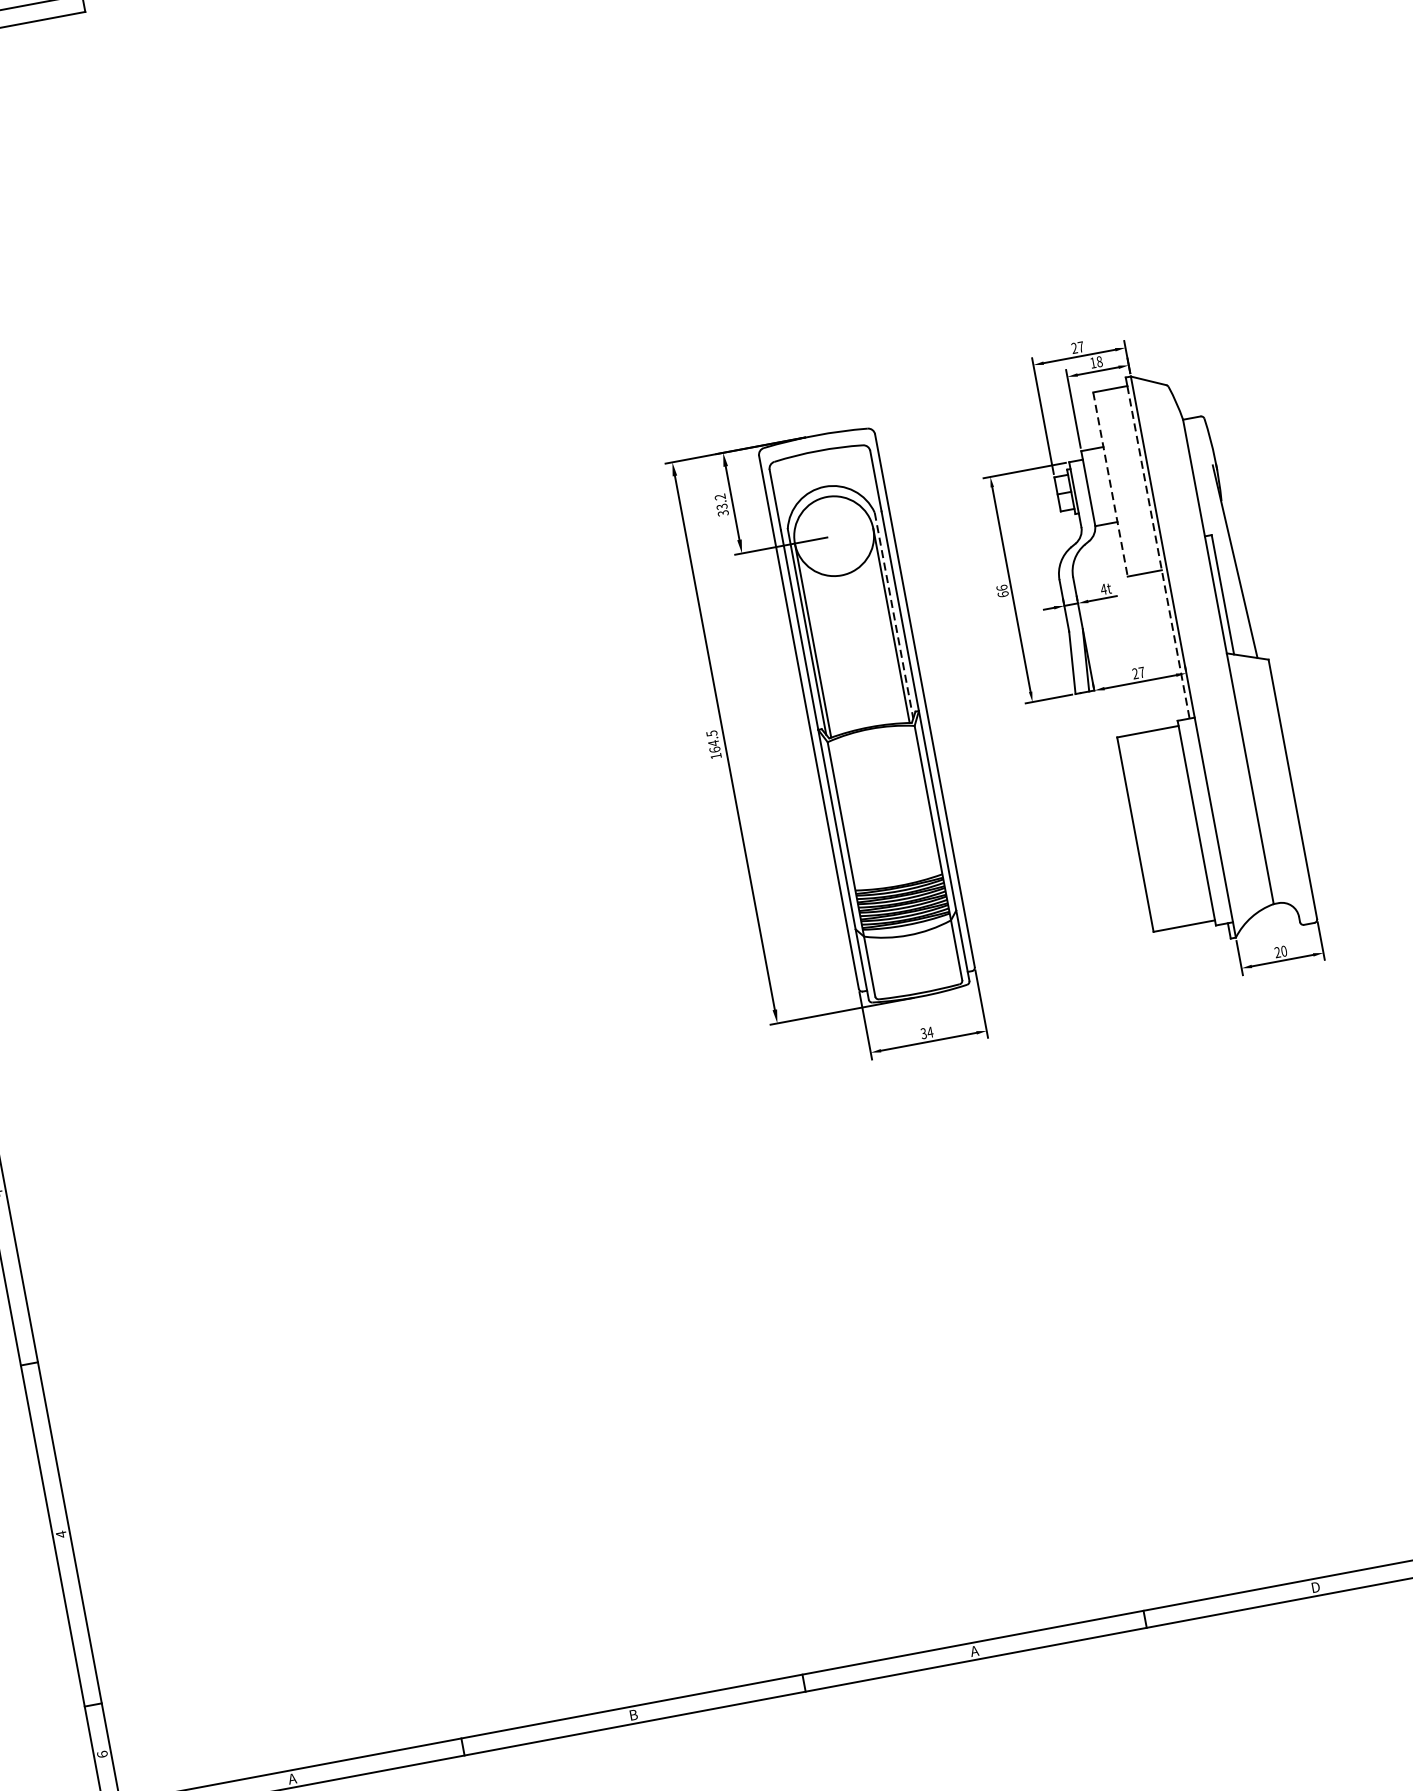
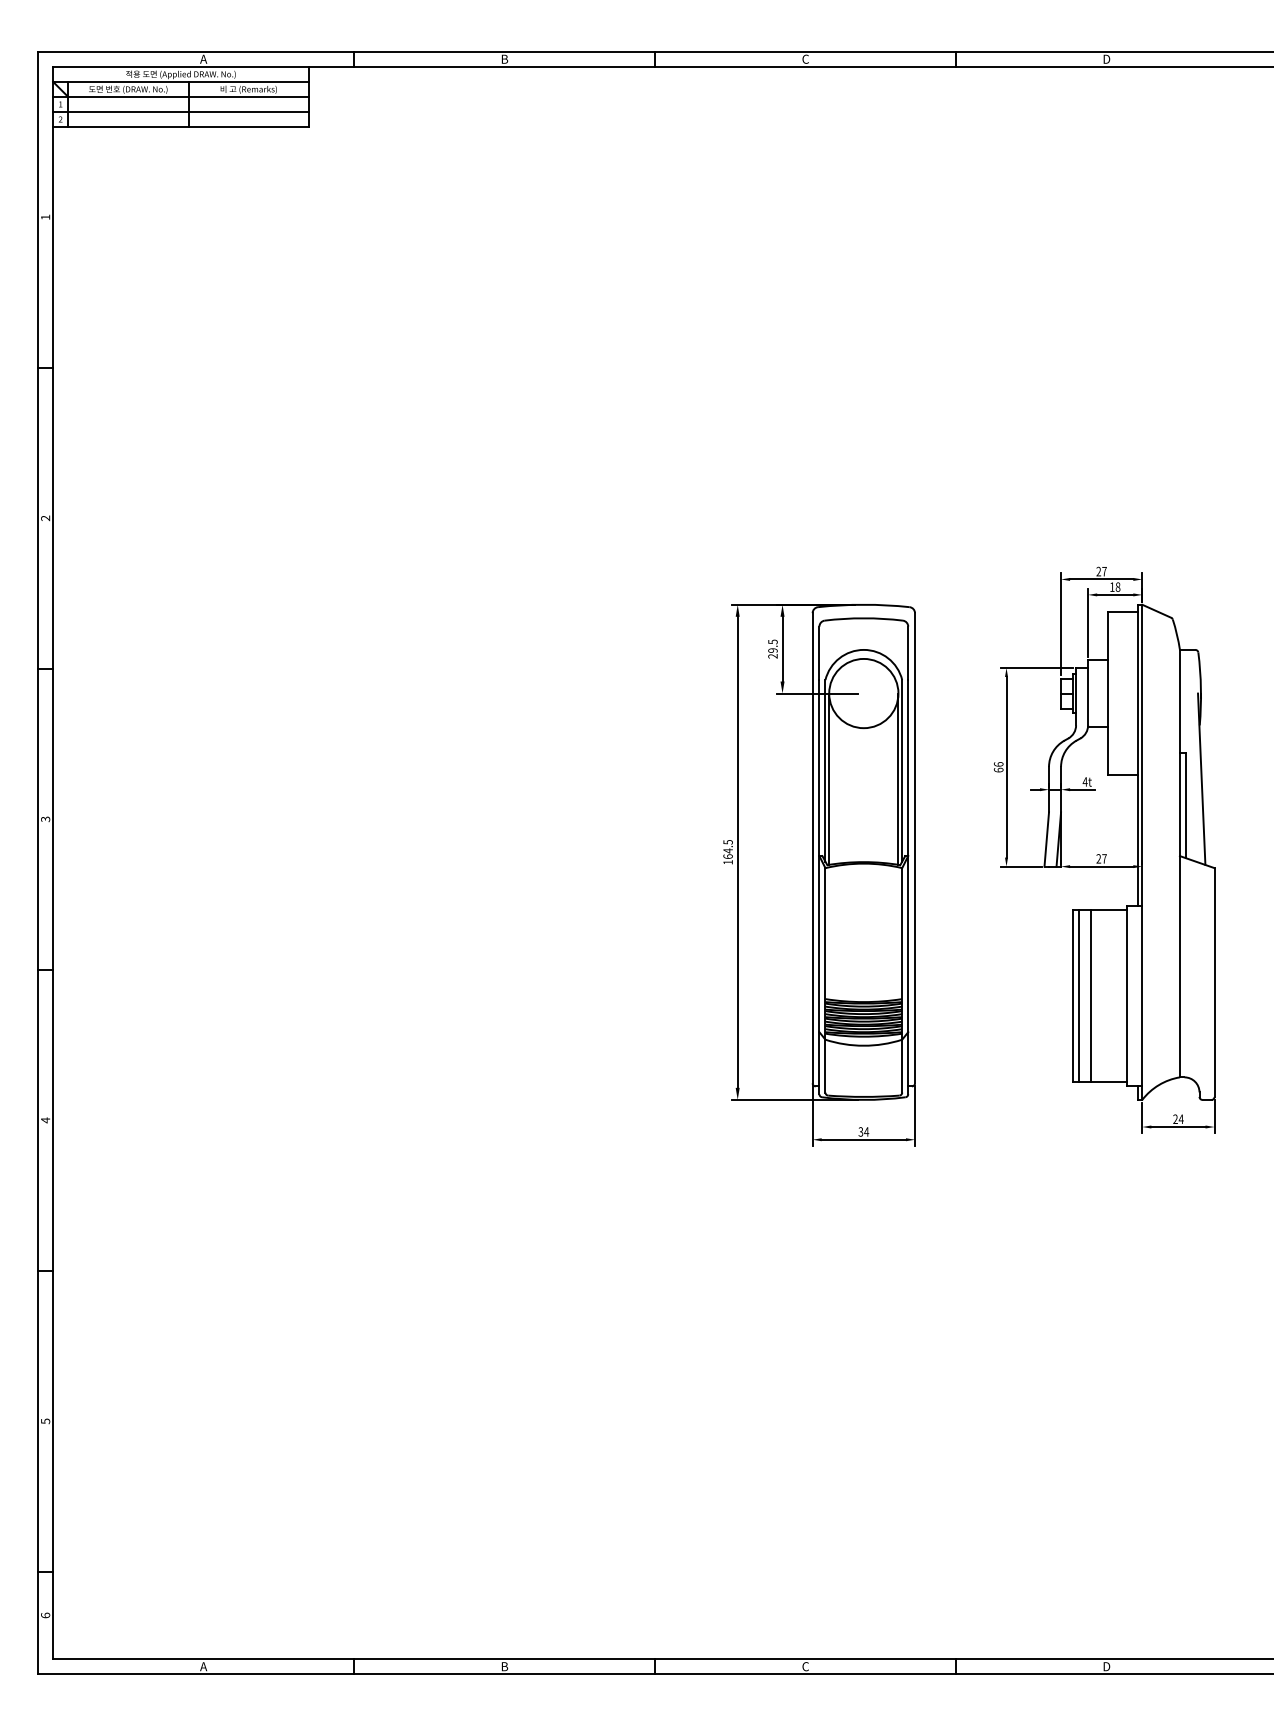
line: (1110, 485) -> (1107, 694), dashed -> solid
text: (721, 504) -> (772, 648), 33.2 -> 29.5
line: (1158, 552) -> (1137, 759), dashed -> solid
line: (894, 615) -> (902, 770), dashed -> solid
line: (1156, 830) -> (1091, 995), added
line: (1142, 832) -> (1079, 995), added
text: (1283, 951) -> (1180, 1119), 20 -> 24
text: (61, 1534) -> (45, 1421), 4 -> 5
text: (974, 1651) -> (805, 1666), A -> C

